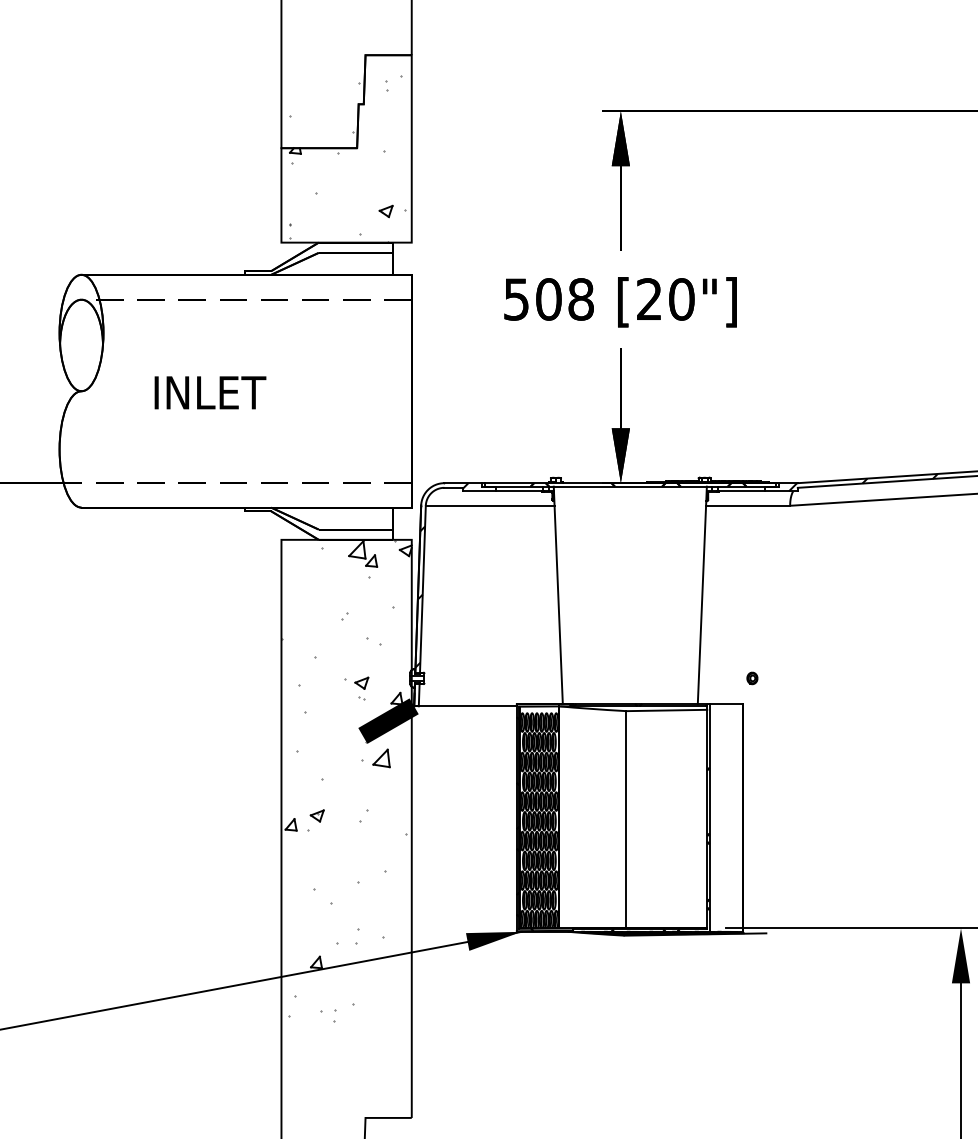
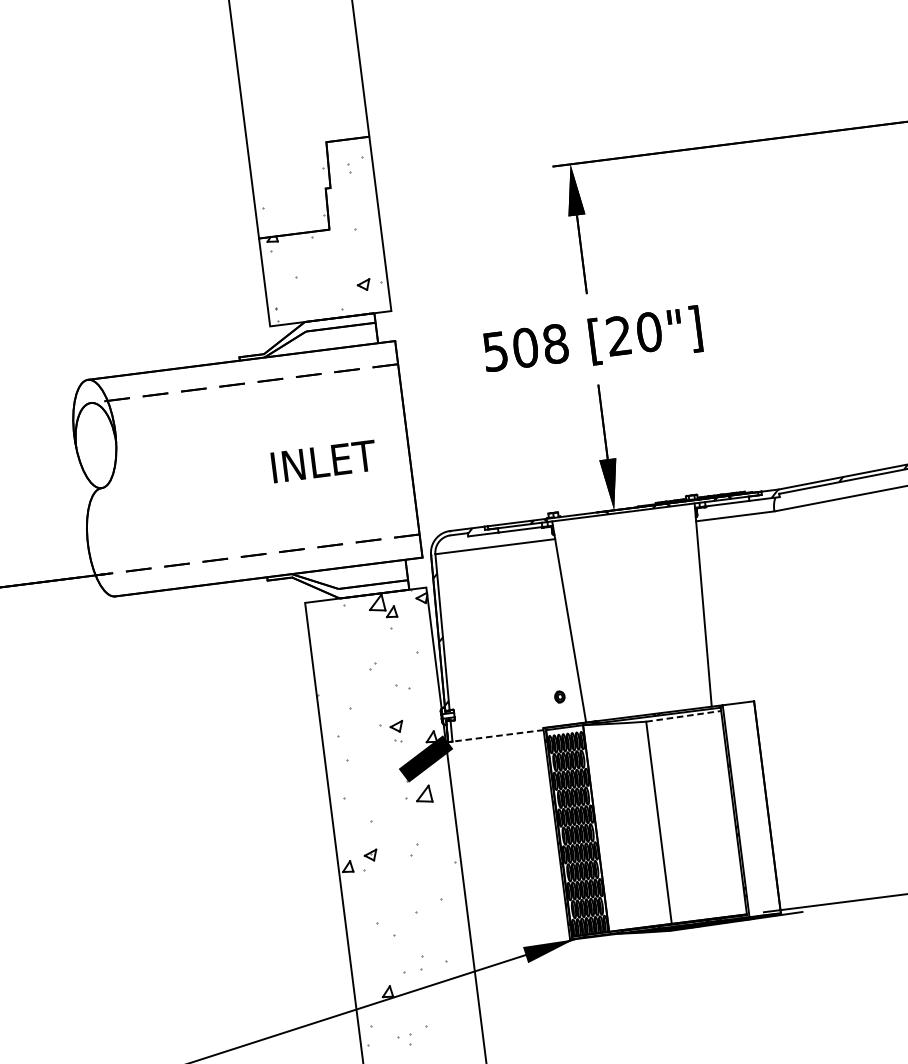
text: (210, 392) -> (324, 461), moved
part: (752, 678) -> (559, 697), moved
line: (467, 706) -> (497, 736), solid -> dashed
line: (667, 710) -> (684, 716), solid -> dashed

